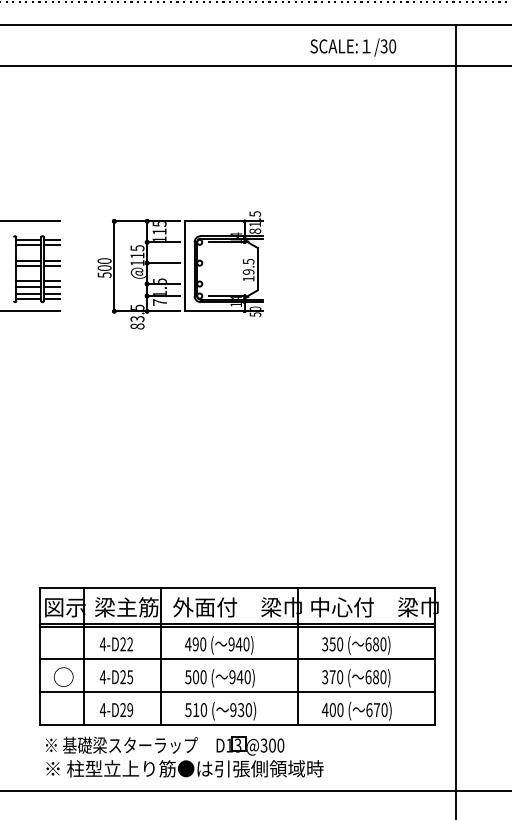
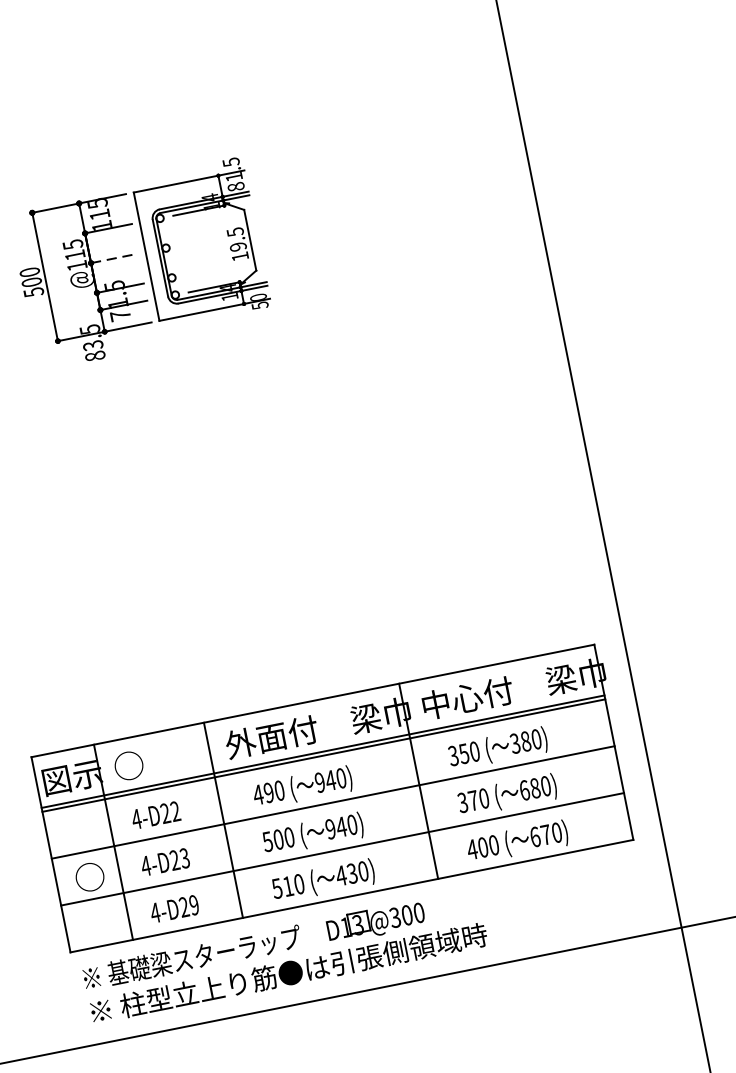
line: (164, 263) -> (115, 258), solid -> dashed
text: (126, 607) -> (159, 760), 梁主筋 -> ○
text: (368, 644) -> (515, 743), 680) -> 380)
text: (130, 676) -> (185, 857), 4-D25 -> 4-D23
text: (232, 710) -> (340, 876), 930) -> 430)

